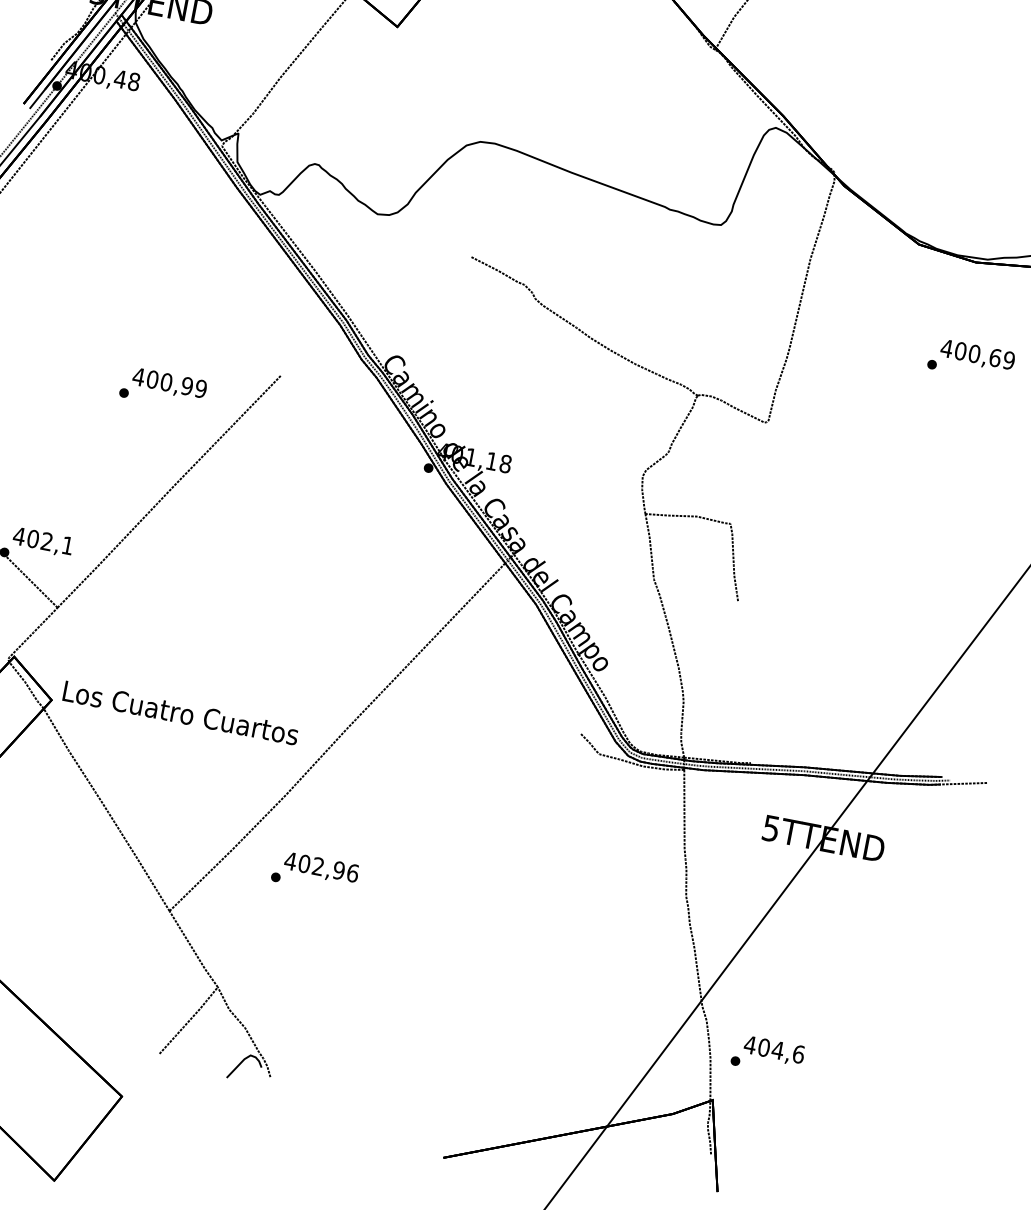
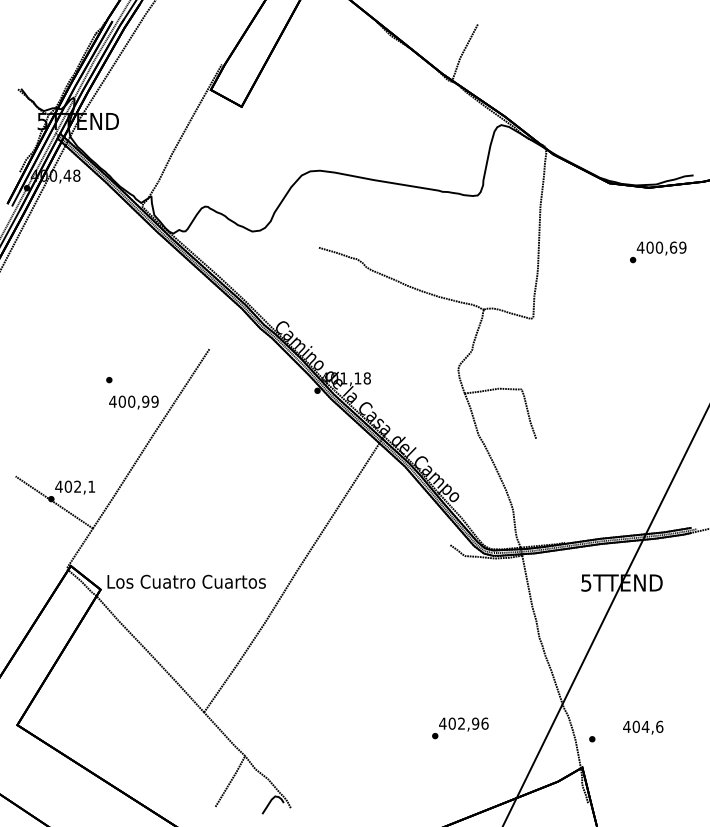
text: (168, 383) -> (133, 402), moved
text: (315, 873) -> (460, 728), moved
text: (774, 1050) -> (643, 727), moved

